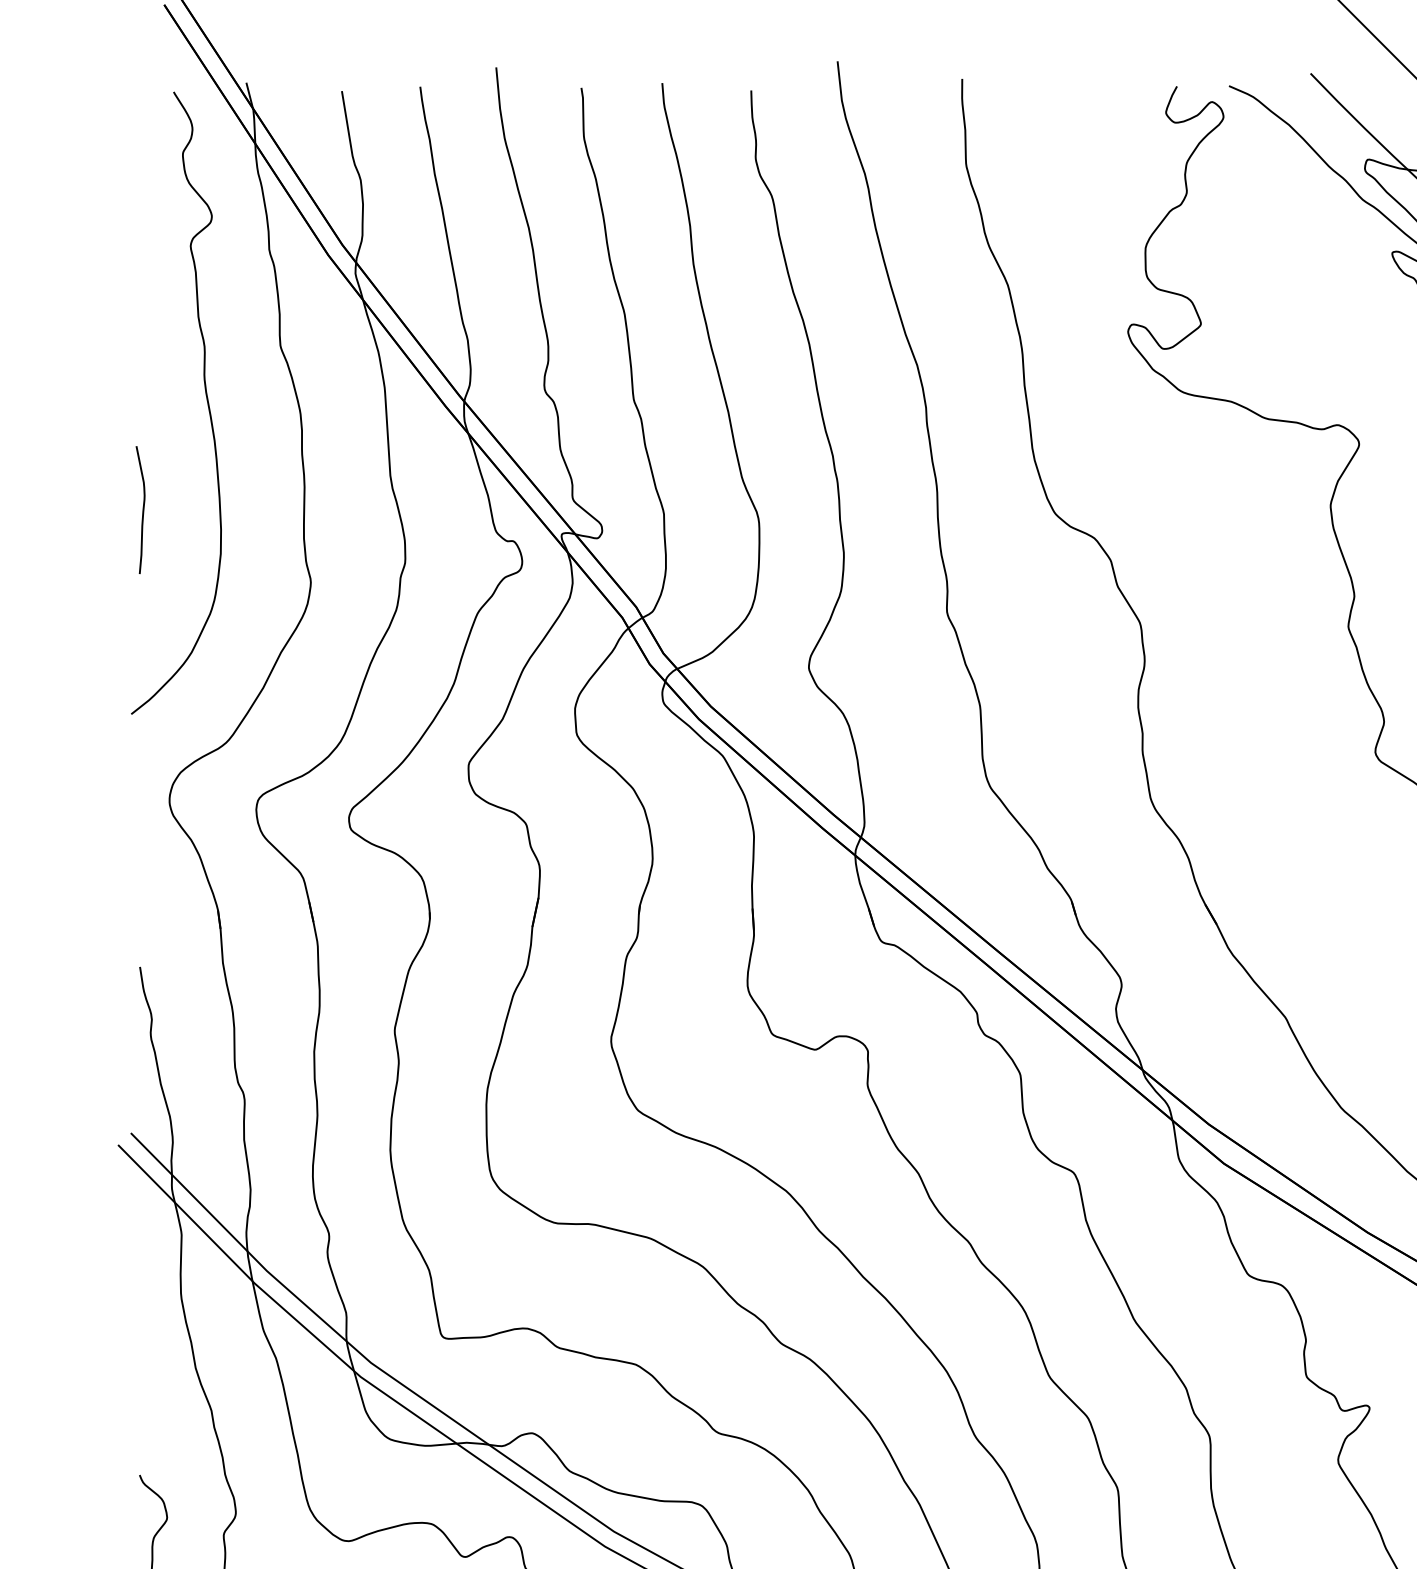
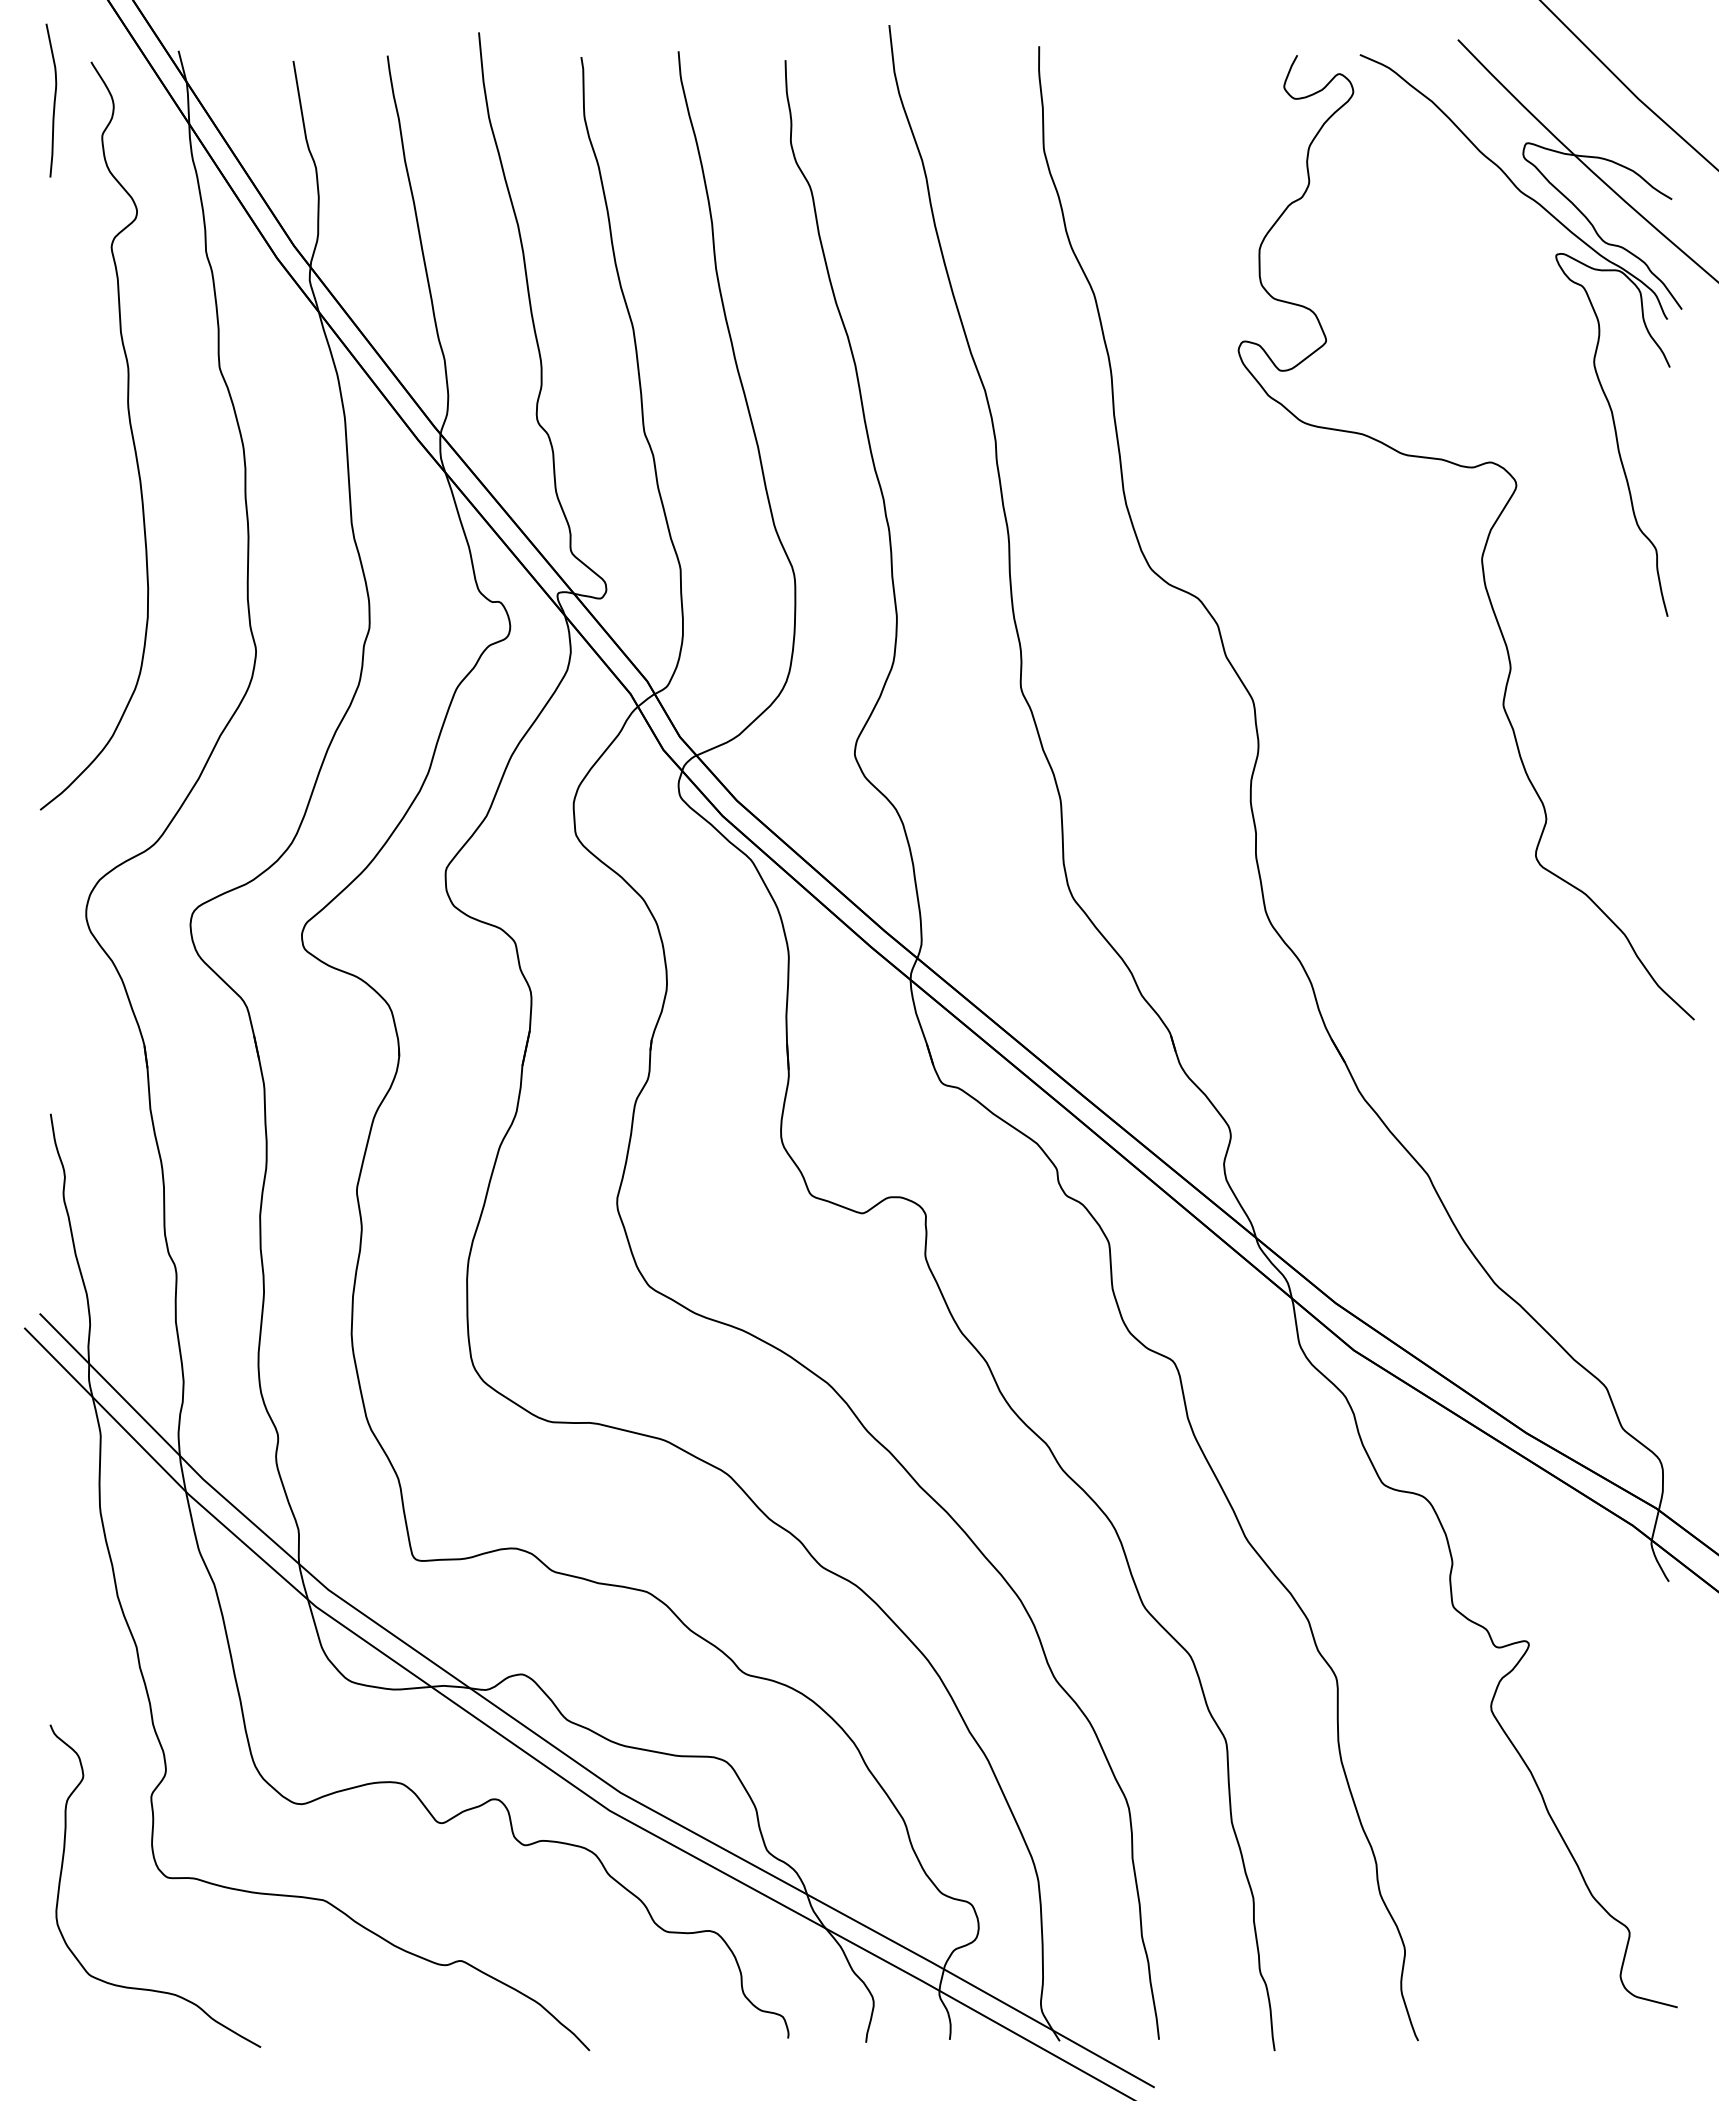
curve: (142, 510) -> (53, 101), moved

